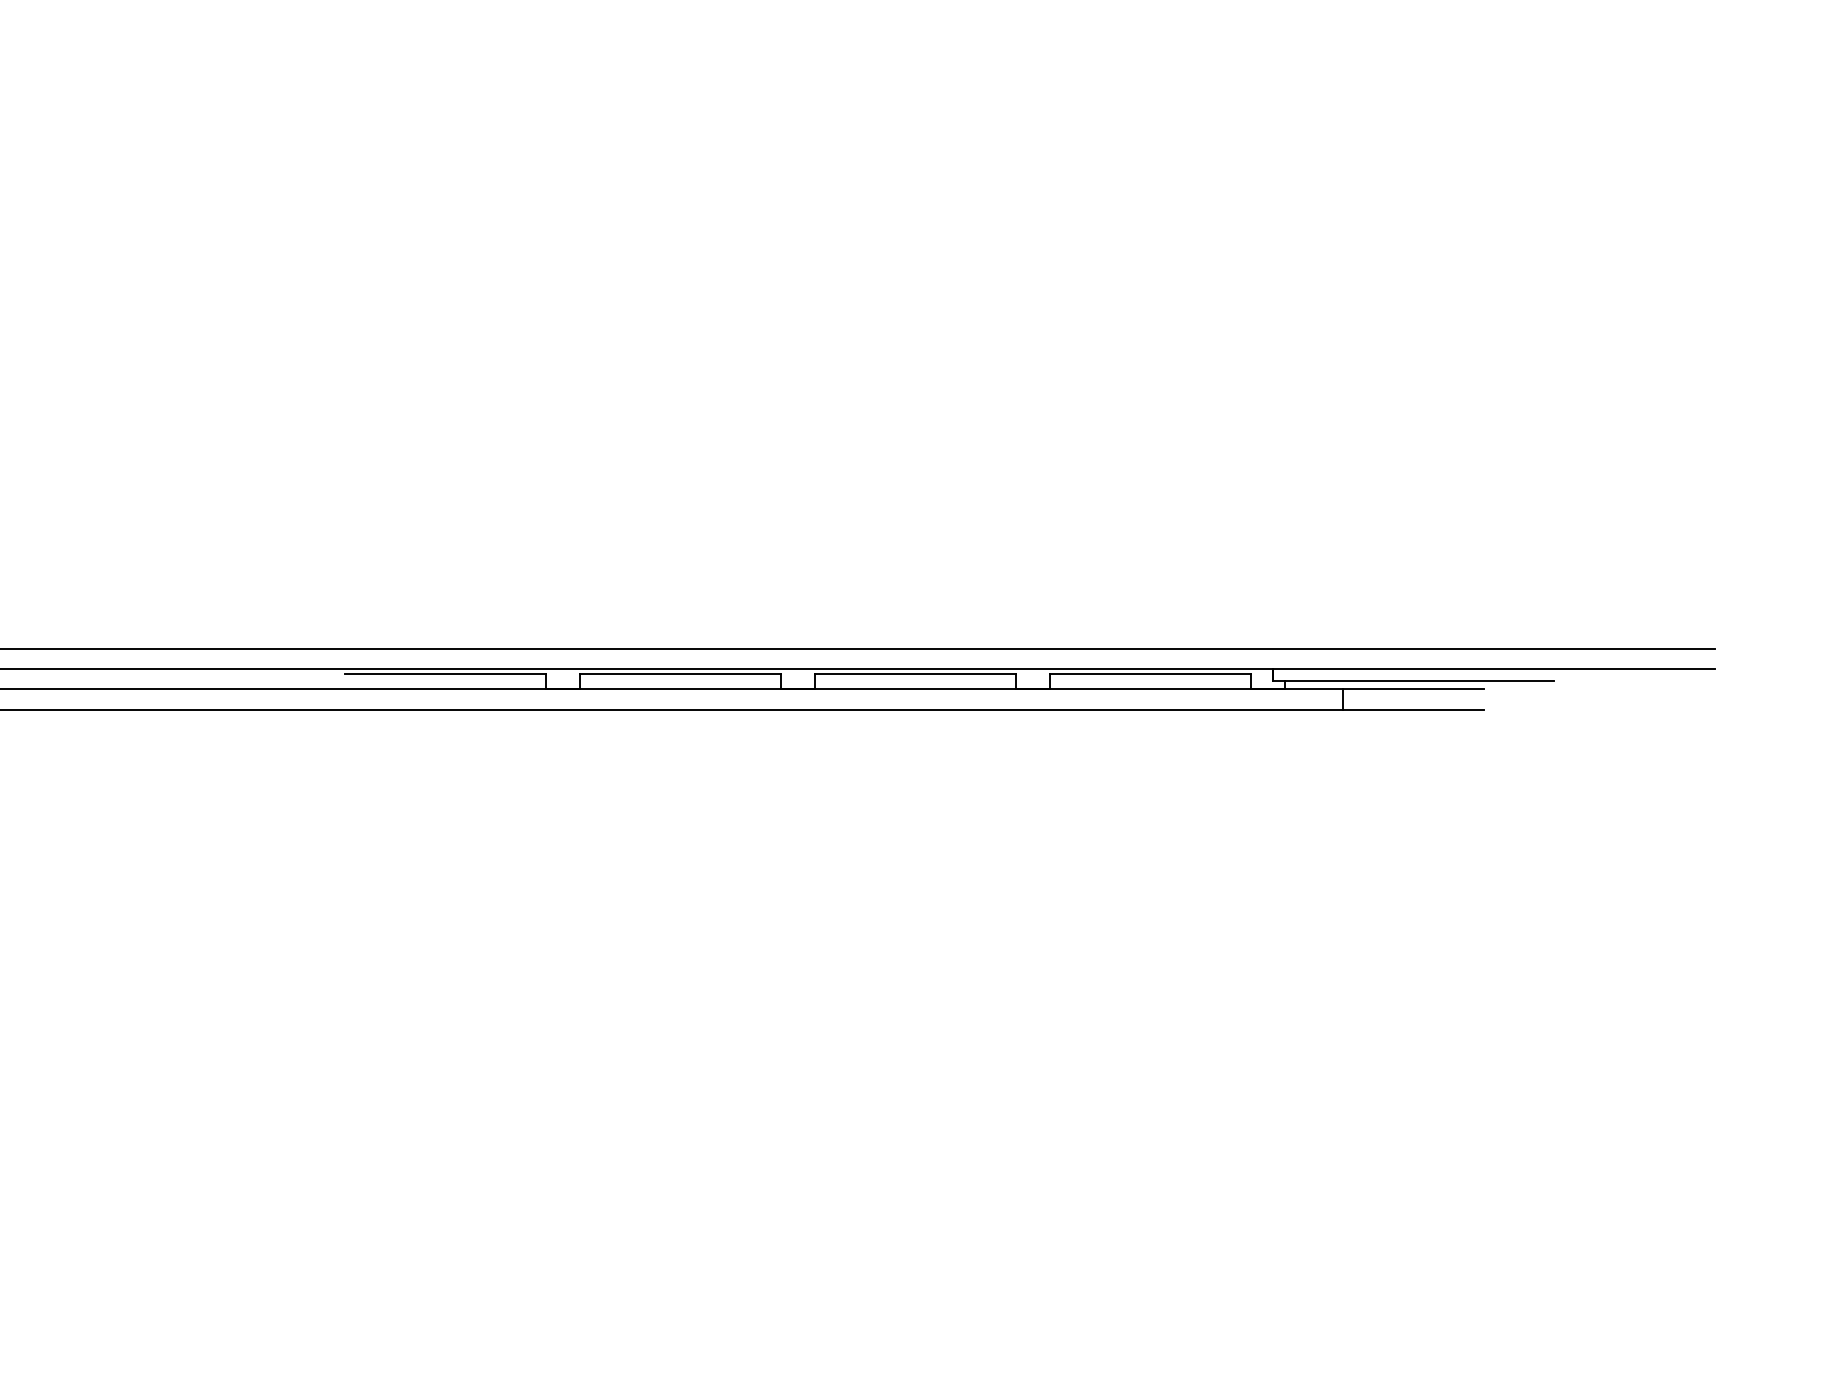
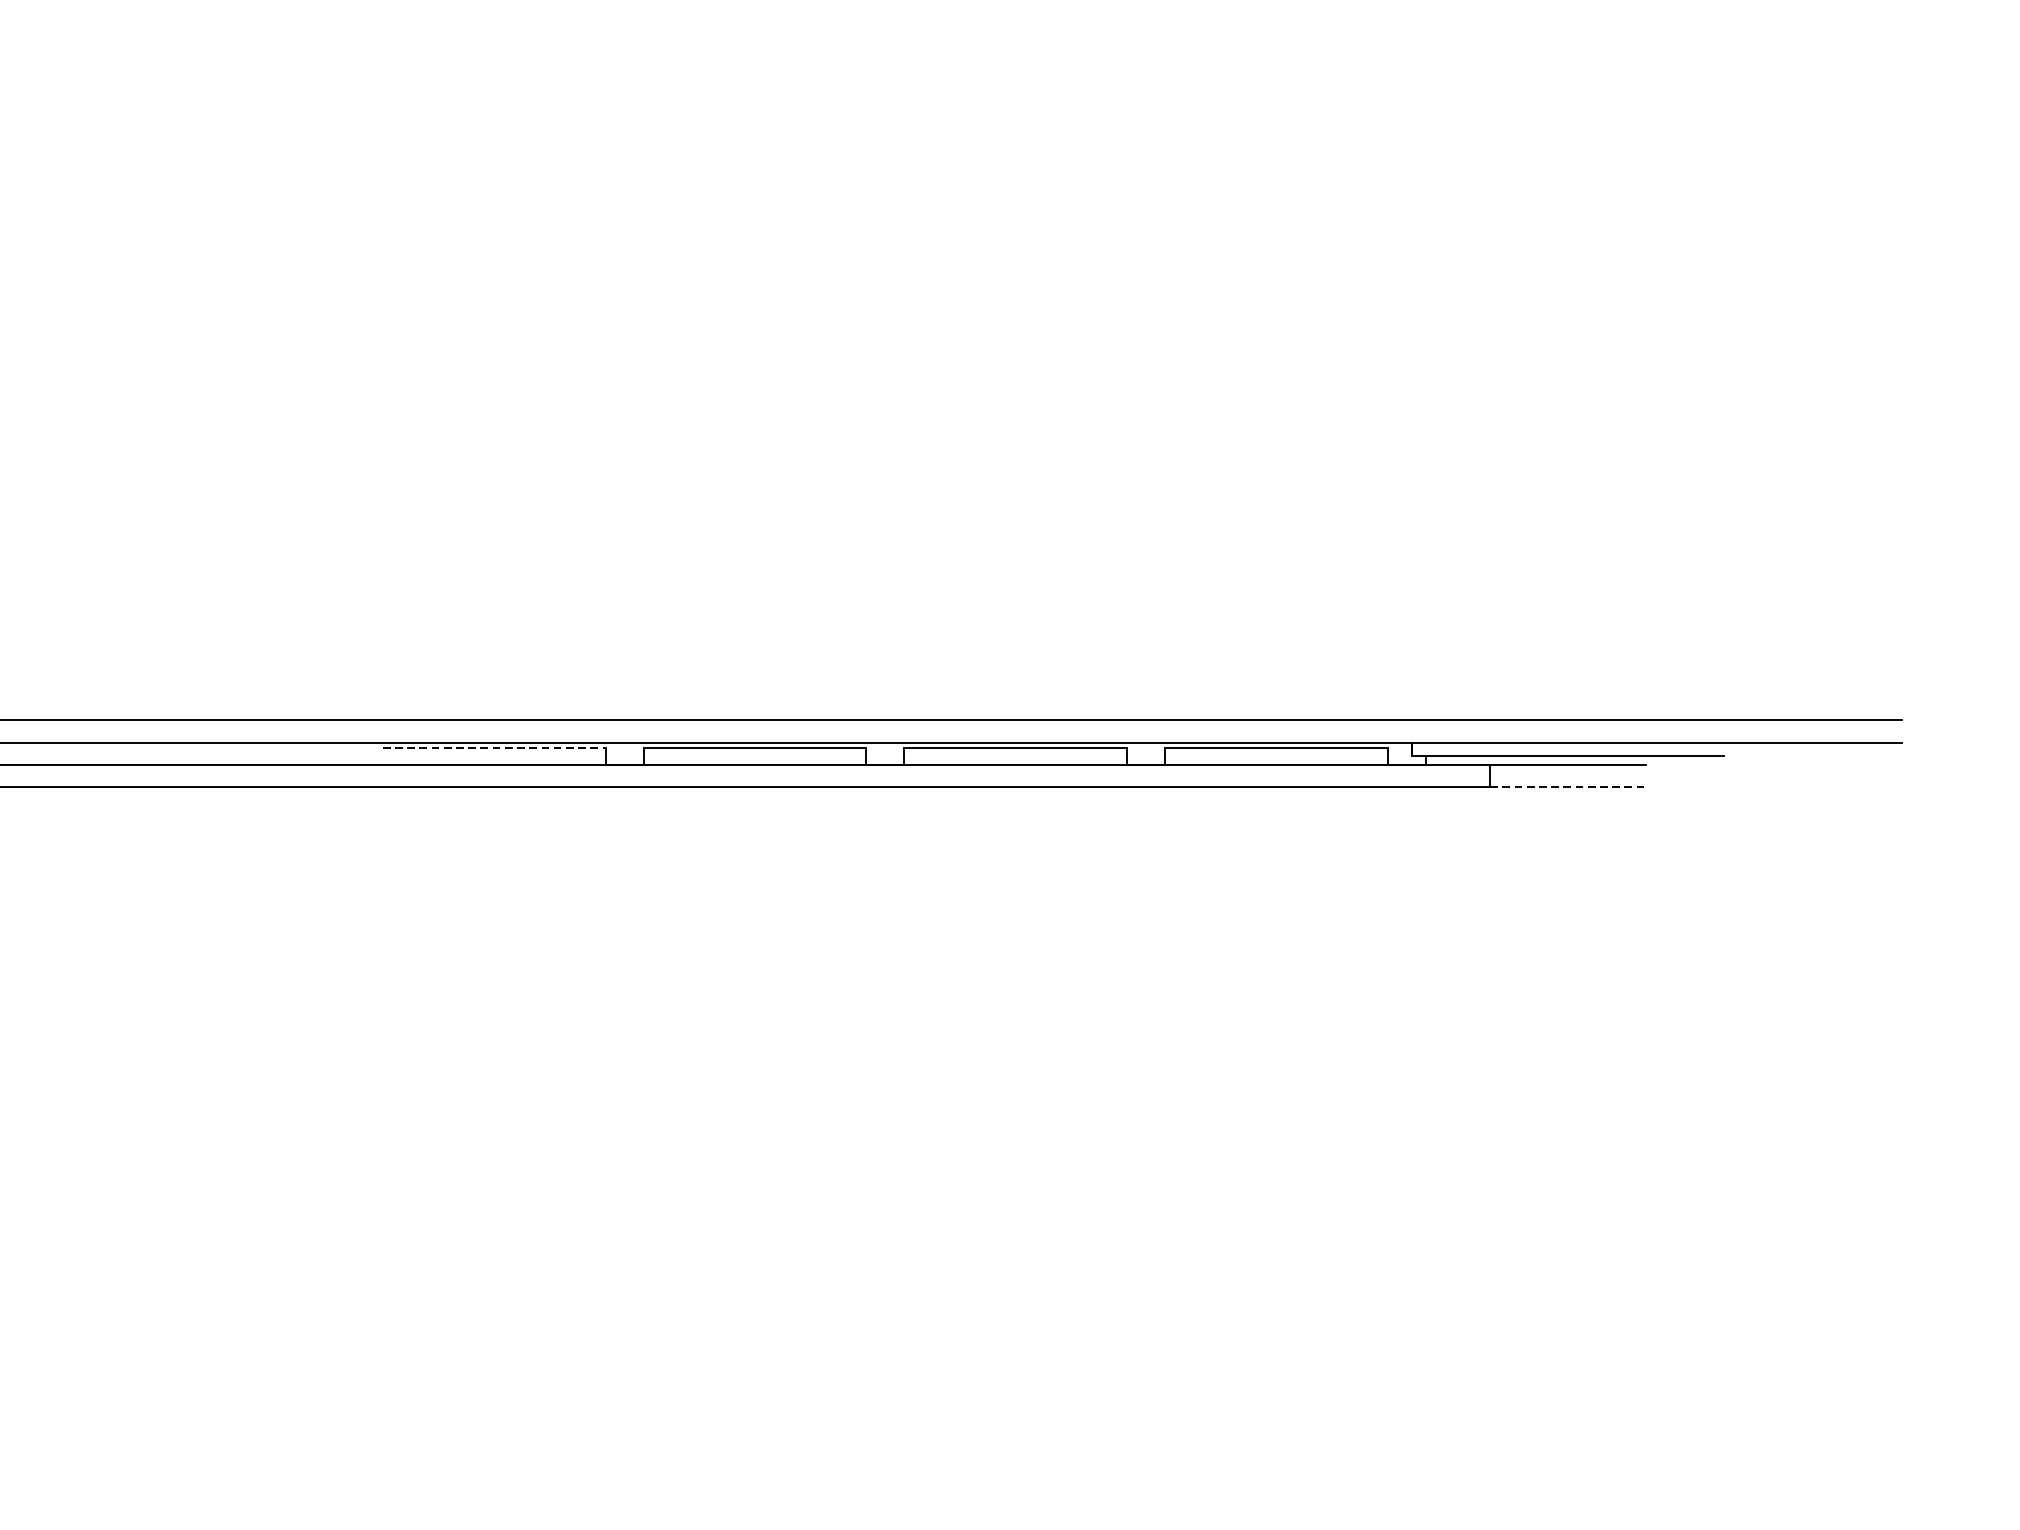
line: (446, 673) -> (495, 747), solid -> dashed
line: (1414, 709) -> (1569, 787), solid -> dashed

